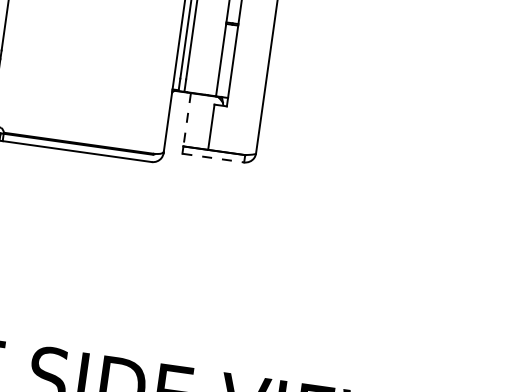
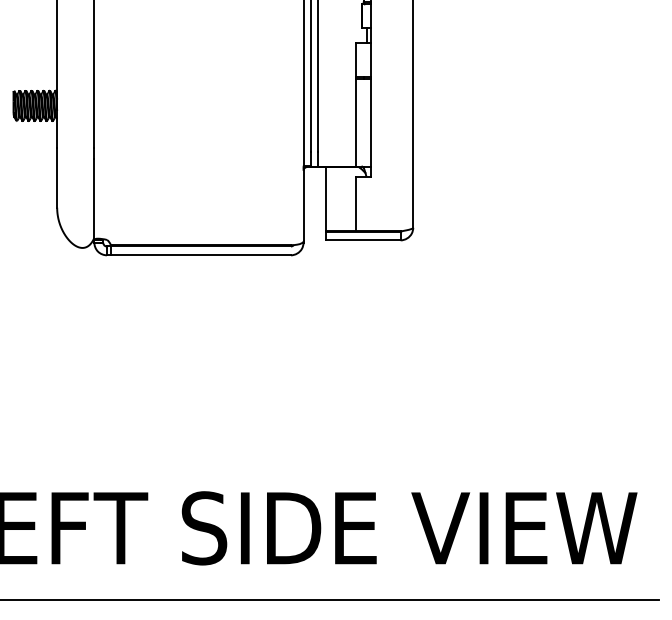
line: (186, 119) -> (325, 199), dashed -> solid
line: (213, 158) -> (363, 240), dashed -> solid

